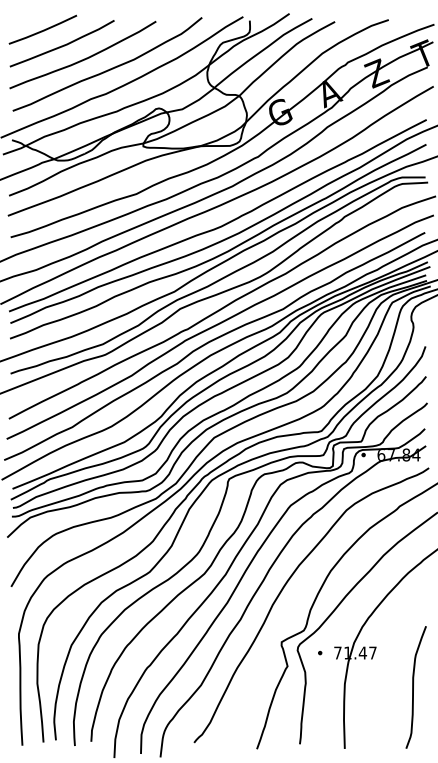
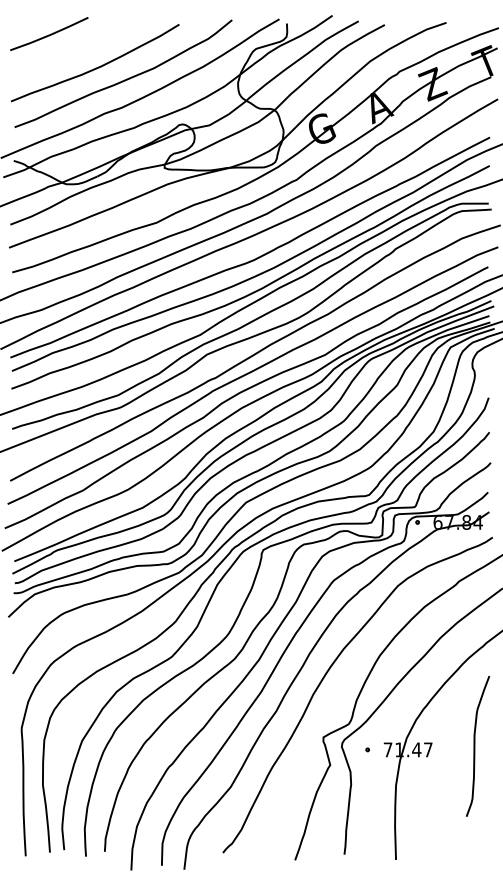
curve: (63, 44) -> (72, 51), removed
curve: (414, 687) -> (475, 746), moved

